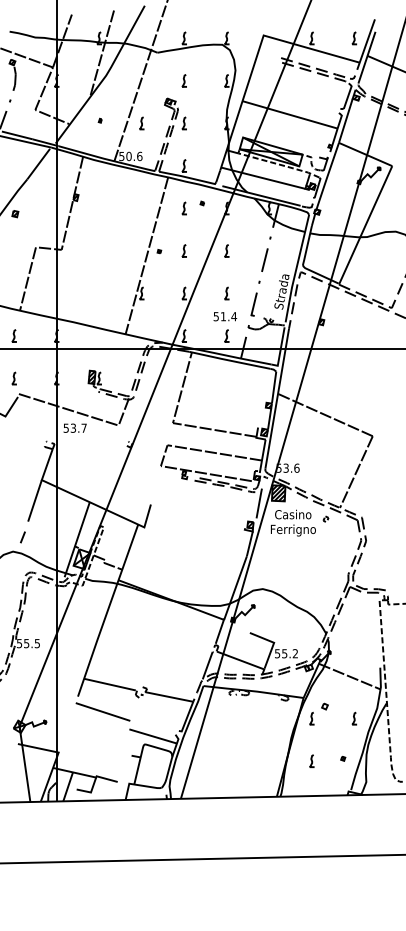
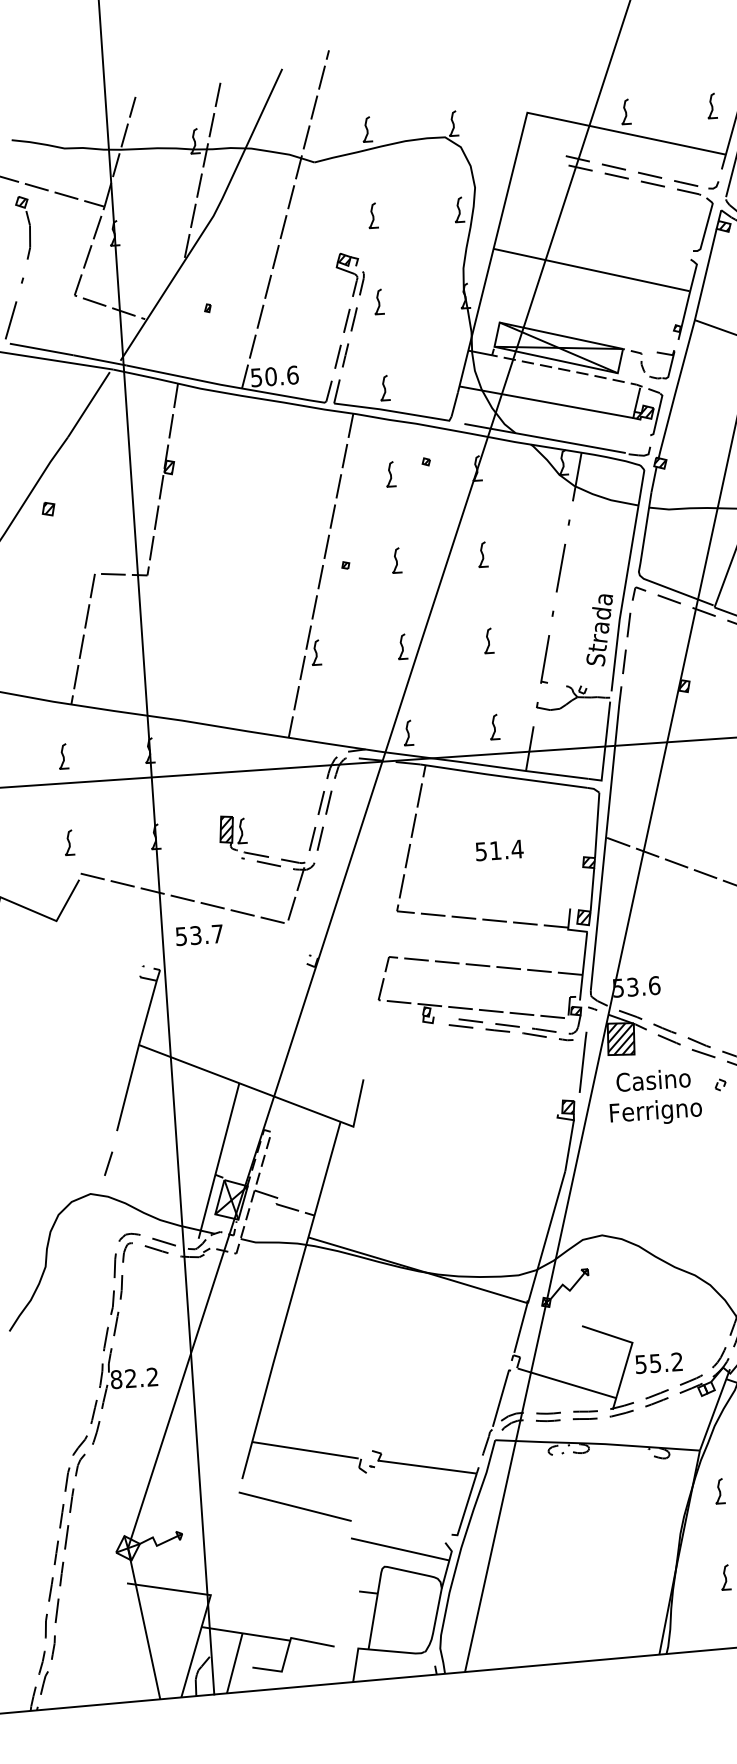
curve: (141, 123) -> (291, 308), removed
text: (225, 316) -> (499, 850), moved
text: (27, 643) -> (132, 1378), 55.5 -> 82.2

